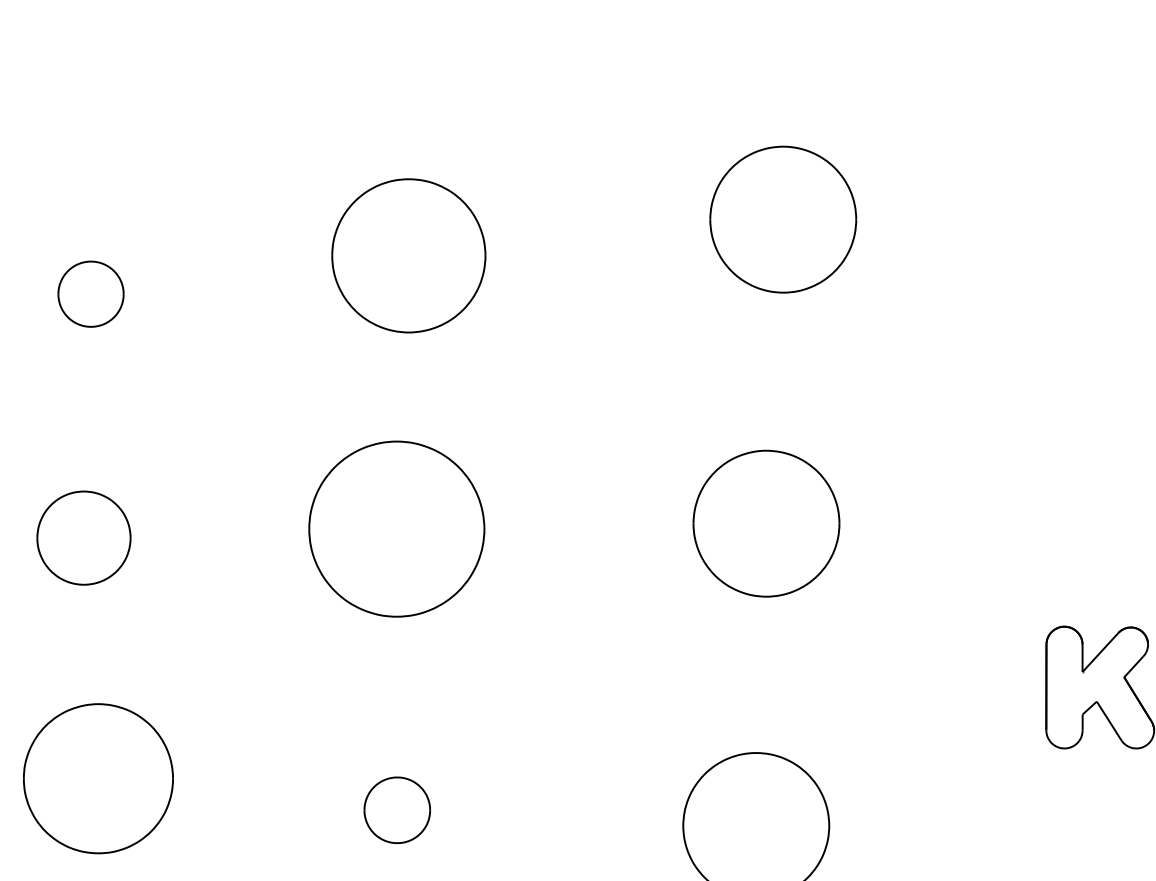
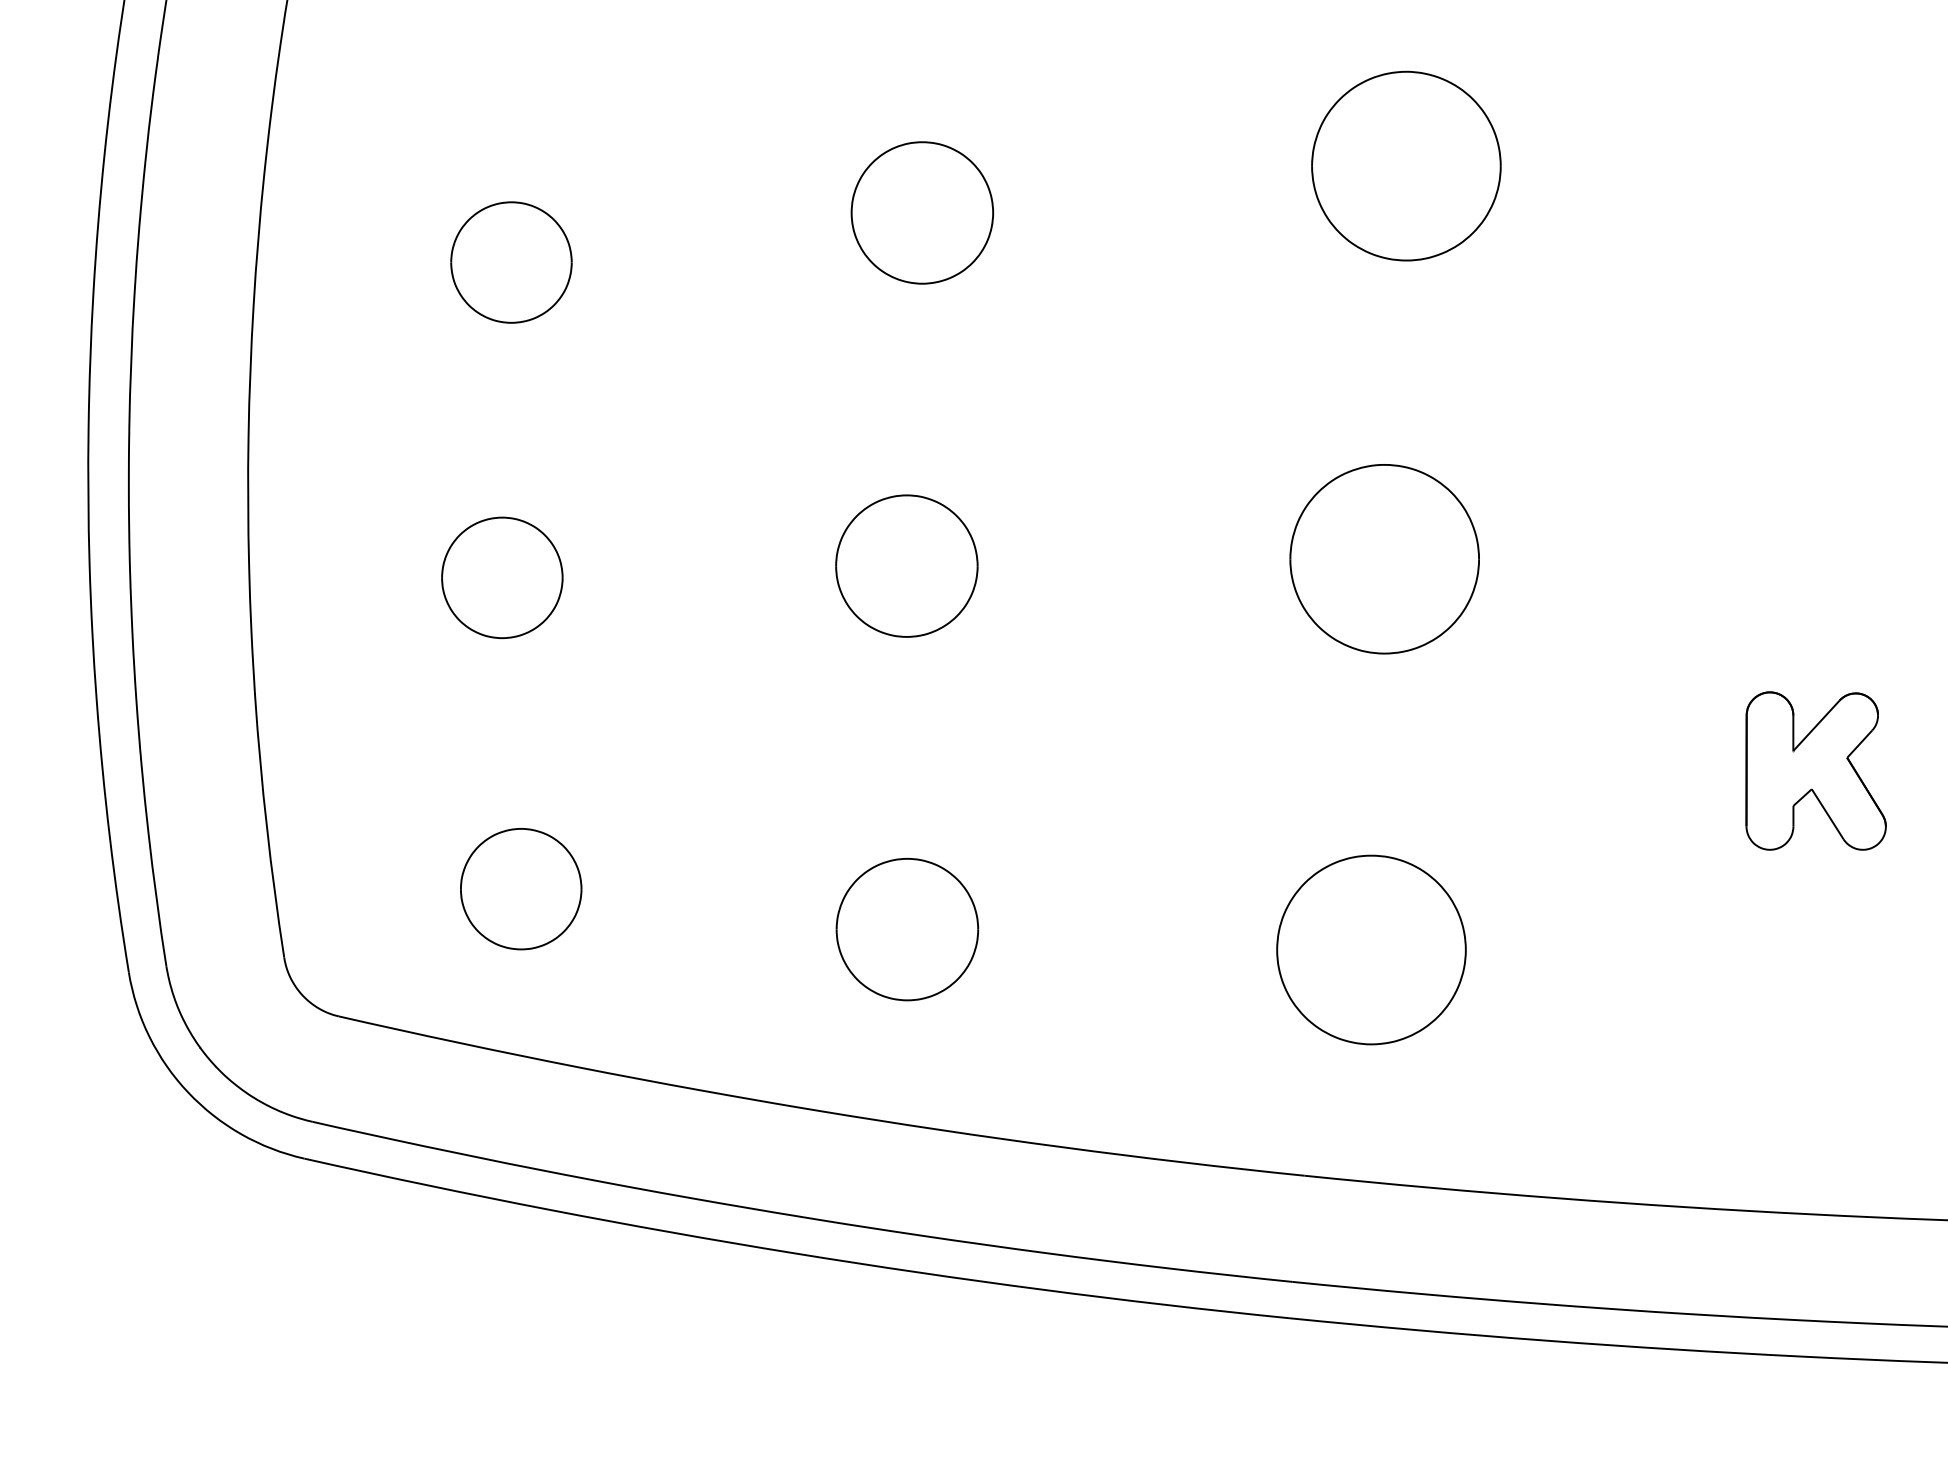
part: (408, 255) -> (922, 212), size x0.71
part: (91, 294) -> (511, 262), size x1.43
part: (396, 528) -> (906, 565), size x0.62
part: (98, 779) -> (521, 889), size x0.62
part: (397, 810) -> (907, 929), size x1.67

